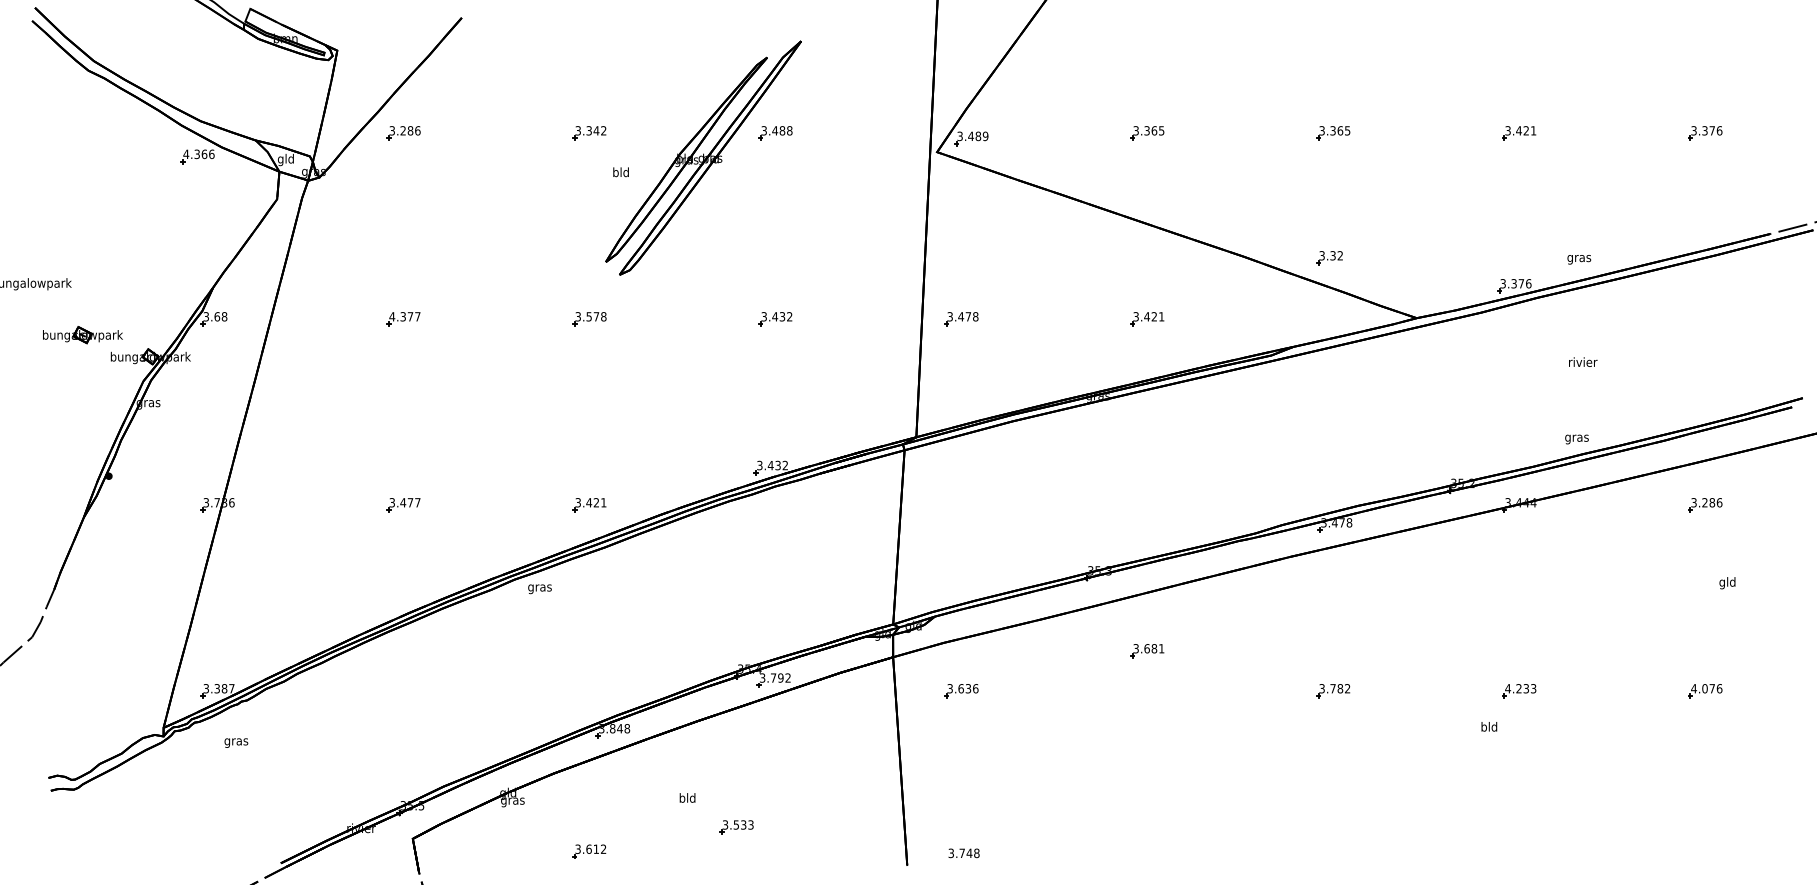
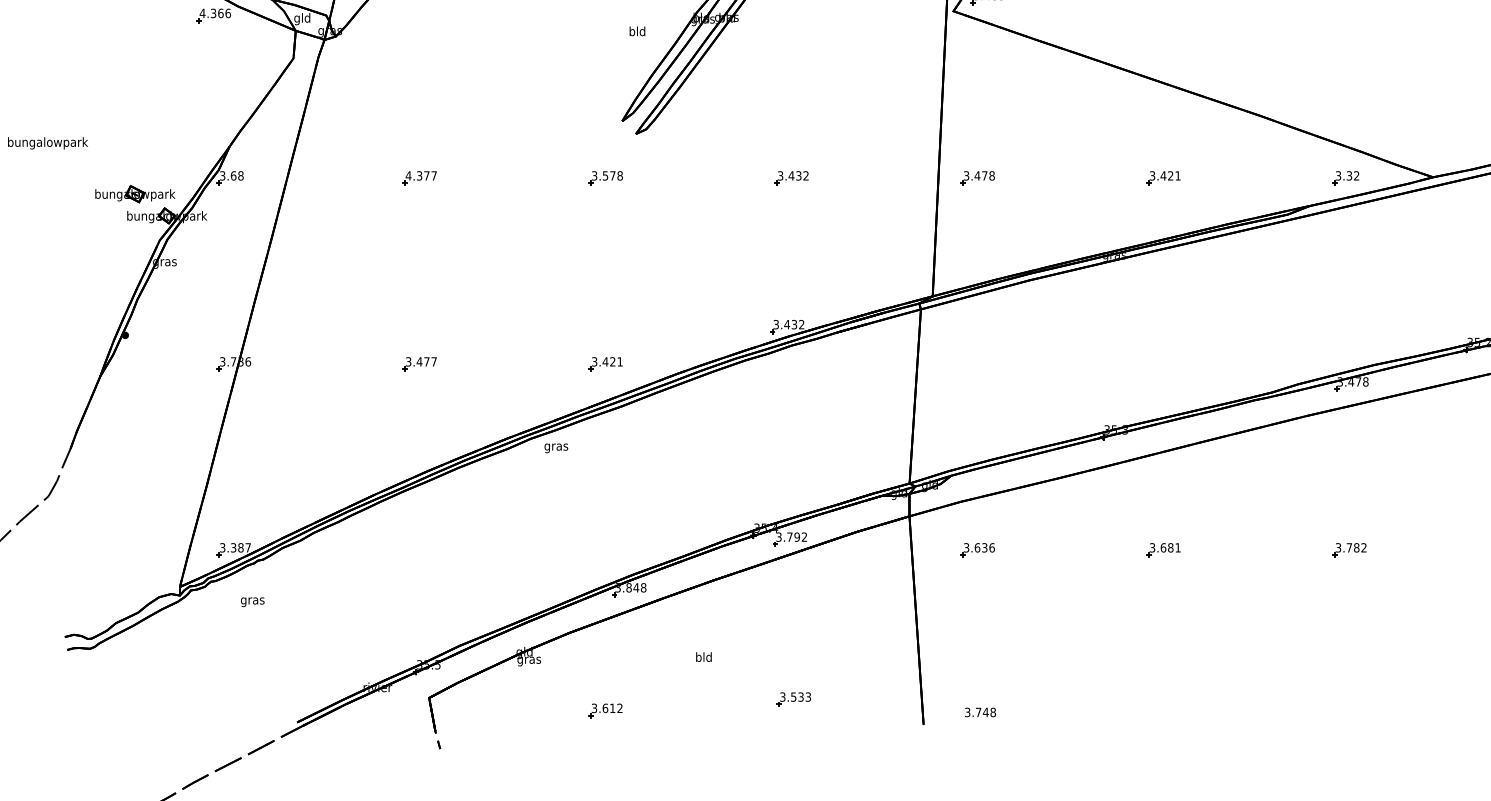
part: (1329, 258) -> (1345, 178), moved
part: (82, 335) -> (134, 194), moved
part: (1147, 651) -> (1163, 550), moved
part: (736, 827) -> (793, 699), moved

